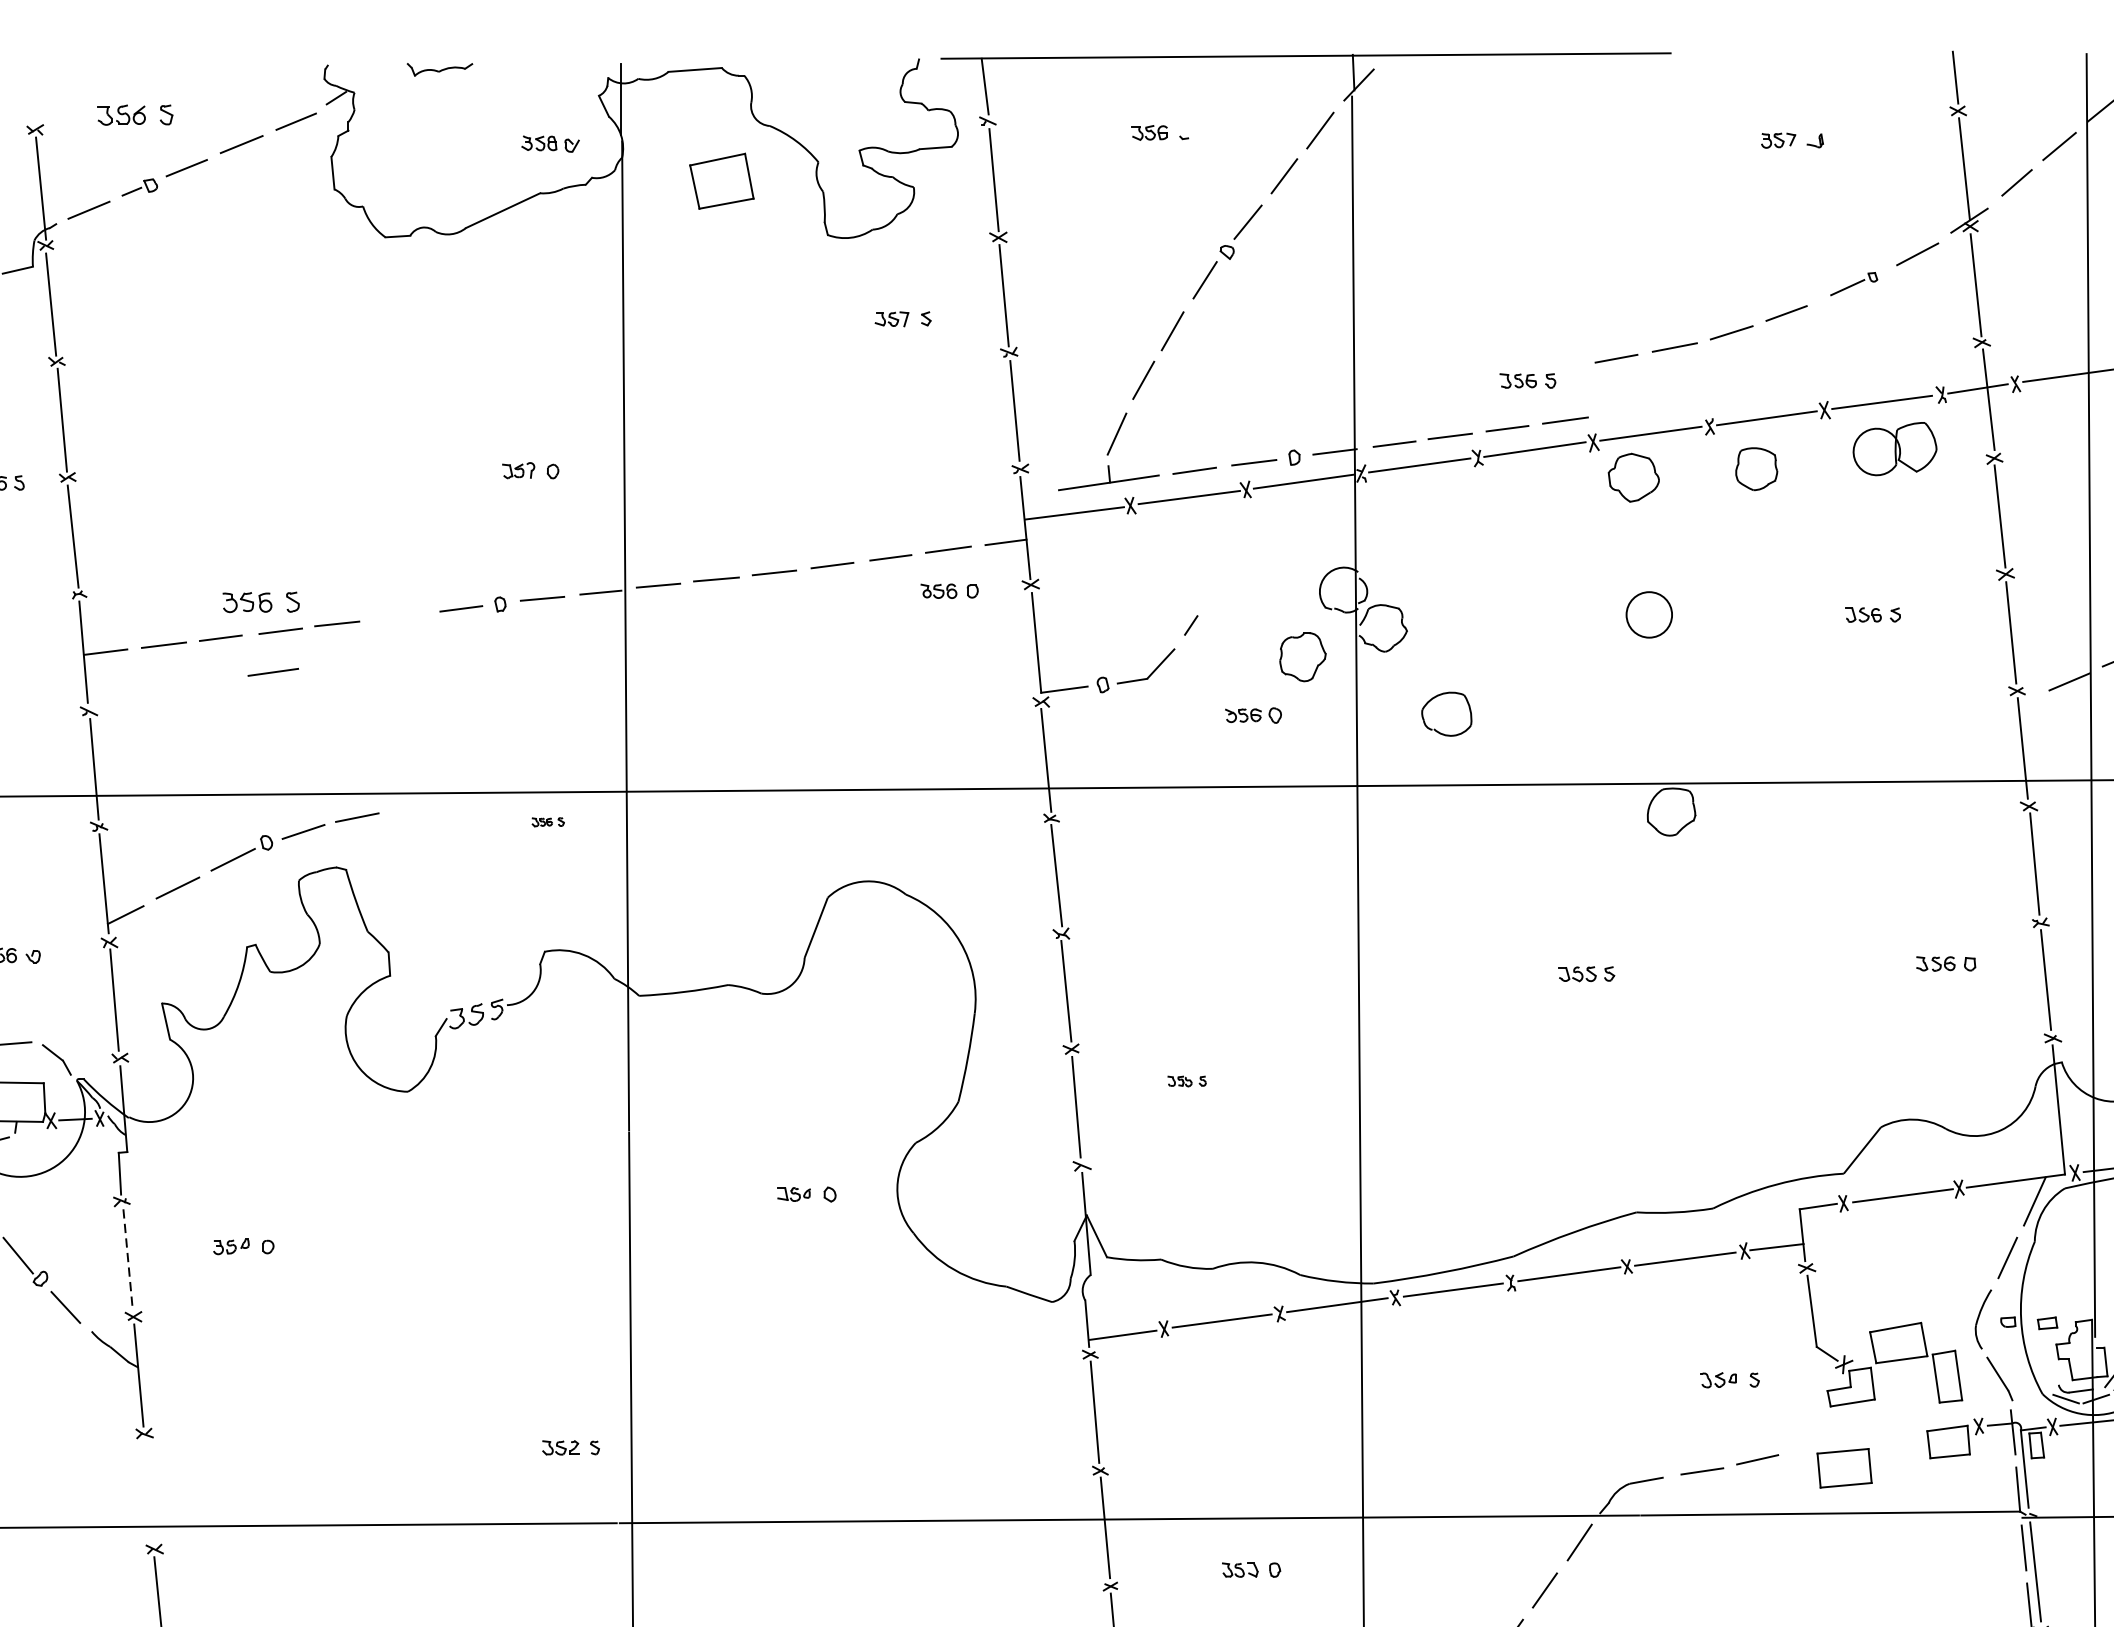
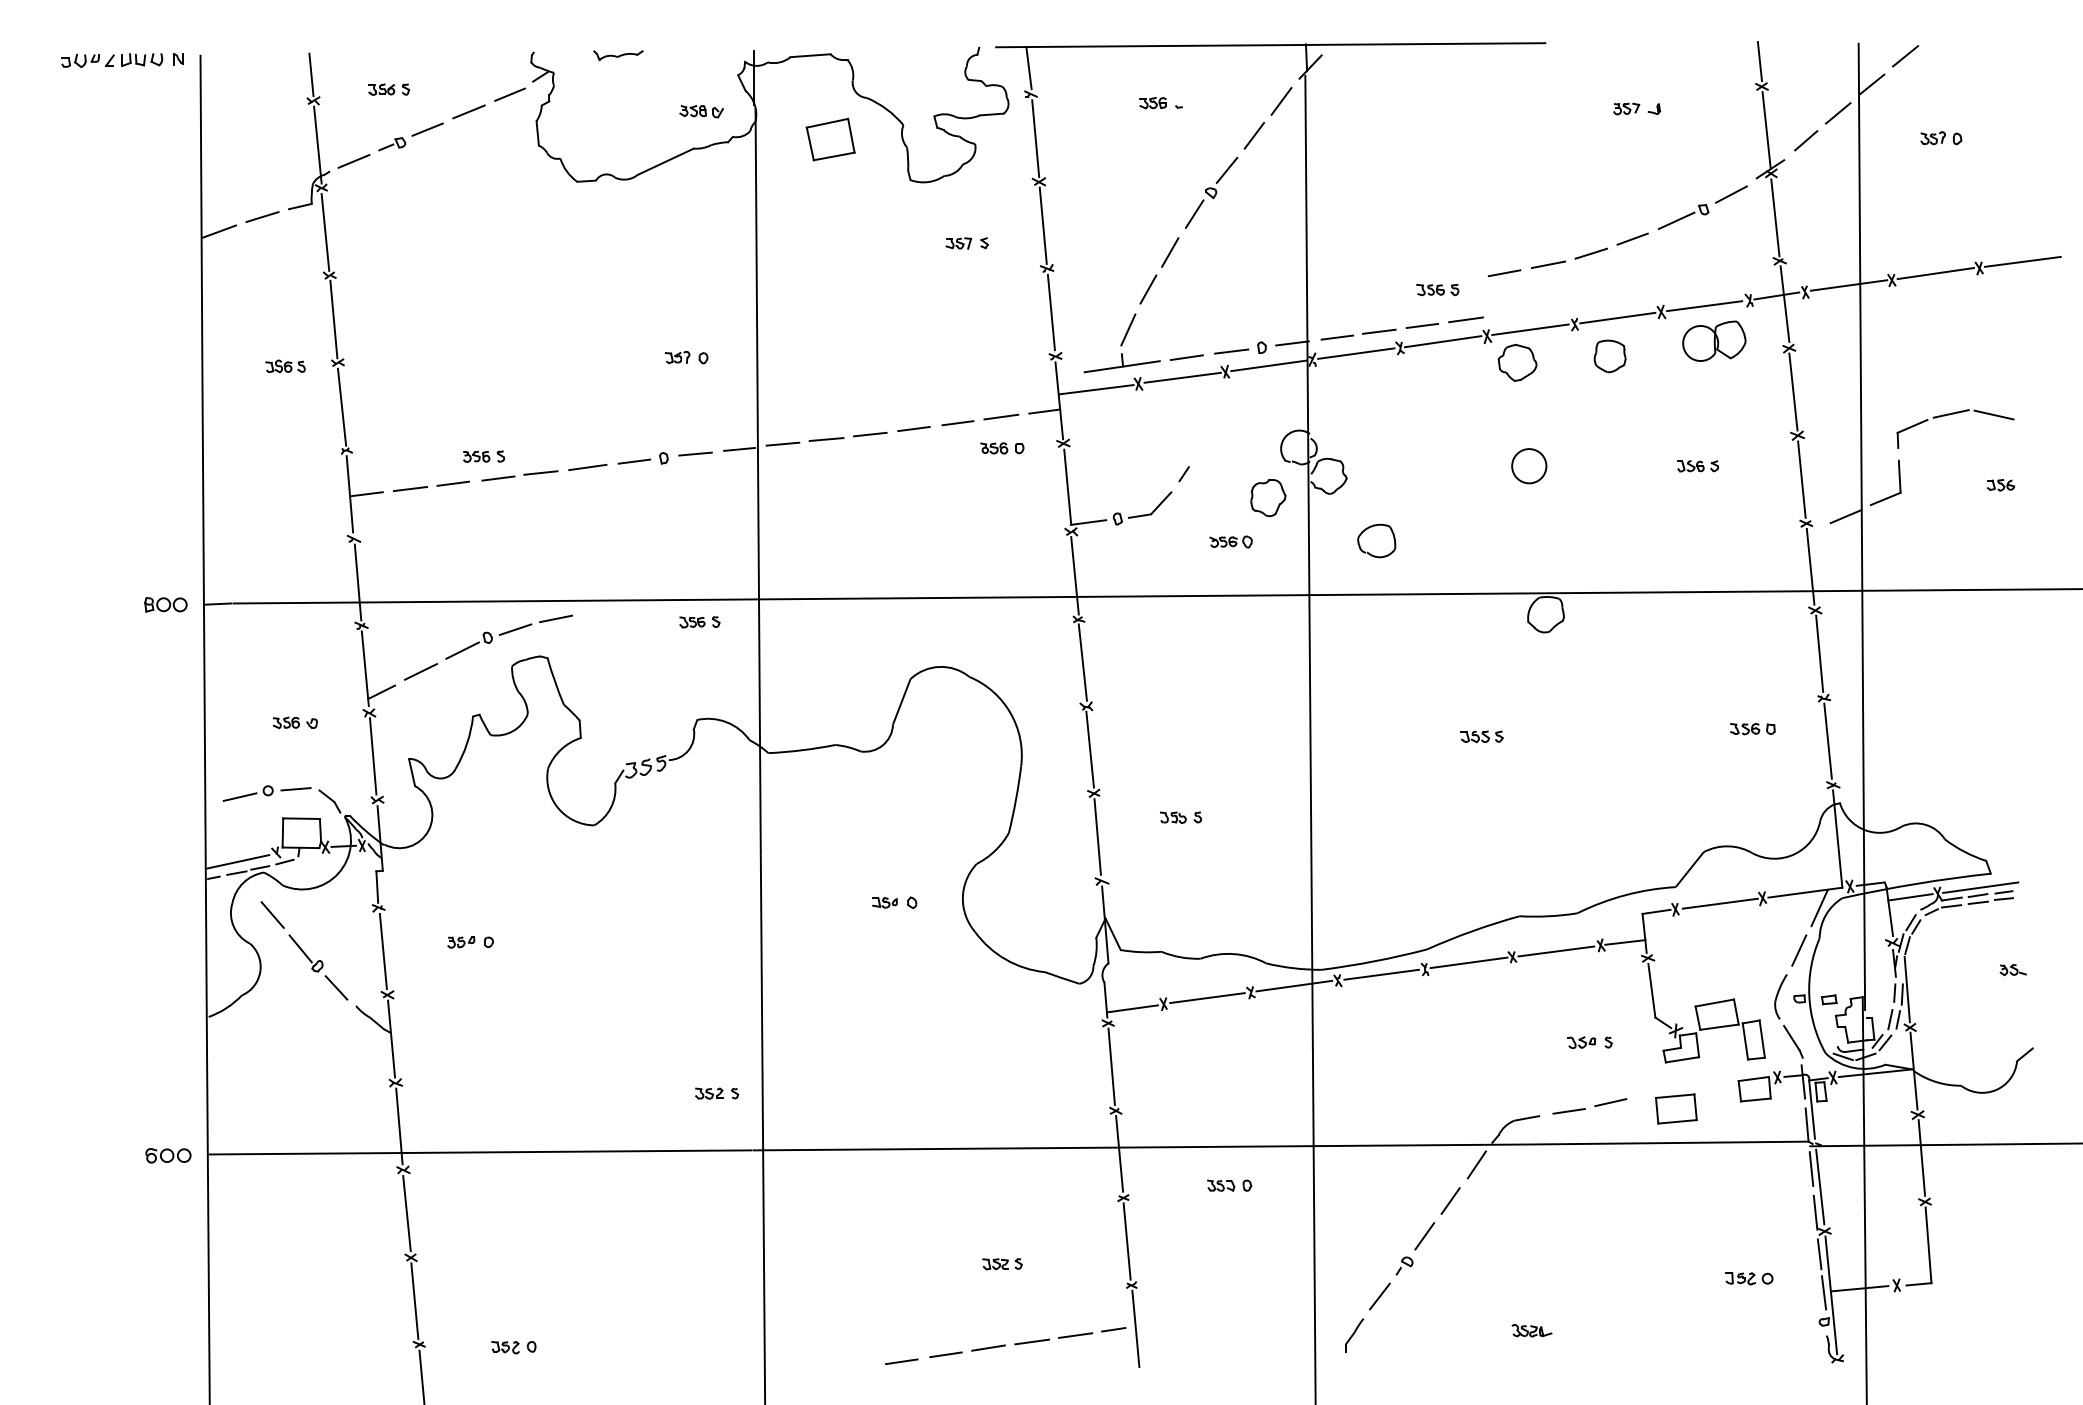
line: (32, 94) -> (311, 74), added
part: (136, 114) -> (389, 89), size x0.71
part: (1854, 283) -> (1683, 216), size x1.43
part: (262, 602) -> (484, 456), size x0.71
line: (272, 672) -> (587, 467), moved
part: (547, 822) -> (699, 622), size x1.67
part: (1187, 1081) -> (1181, 817), size x1.43
line: (128, 1259) -> (383, 951), dashed -> solid
line: (149, 1491) -> (399, 1126), added

